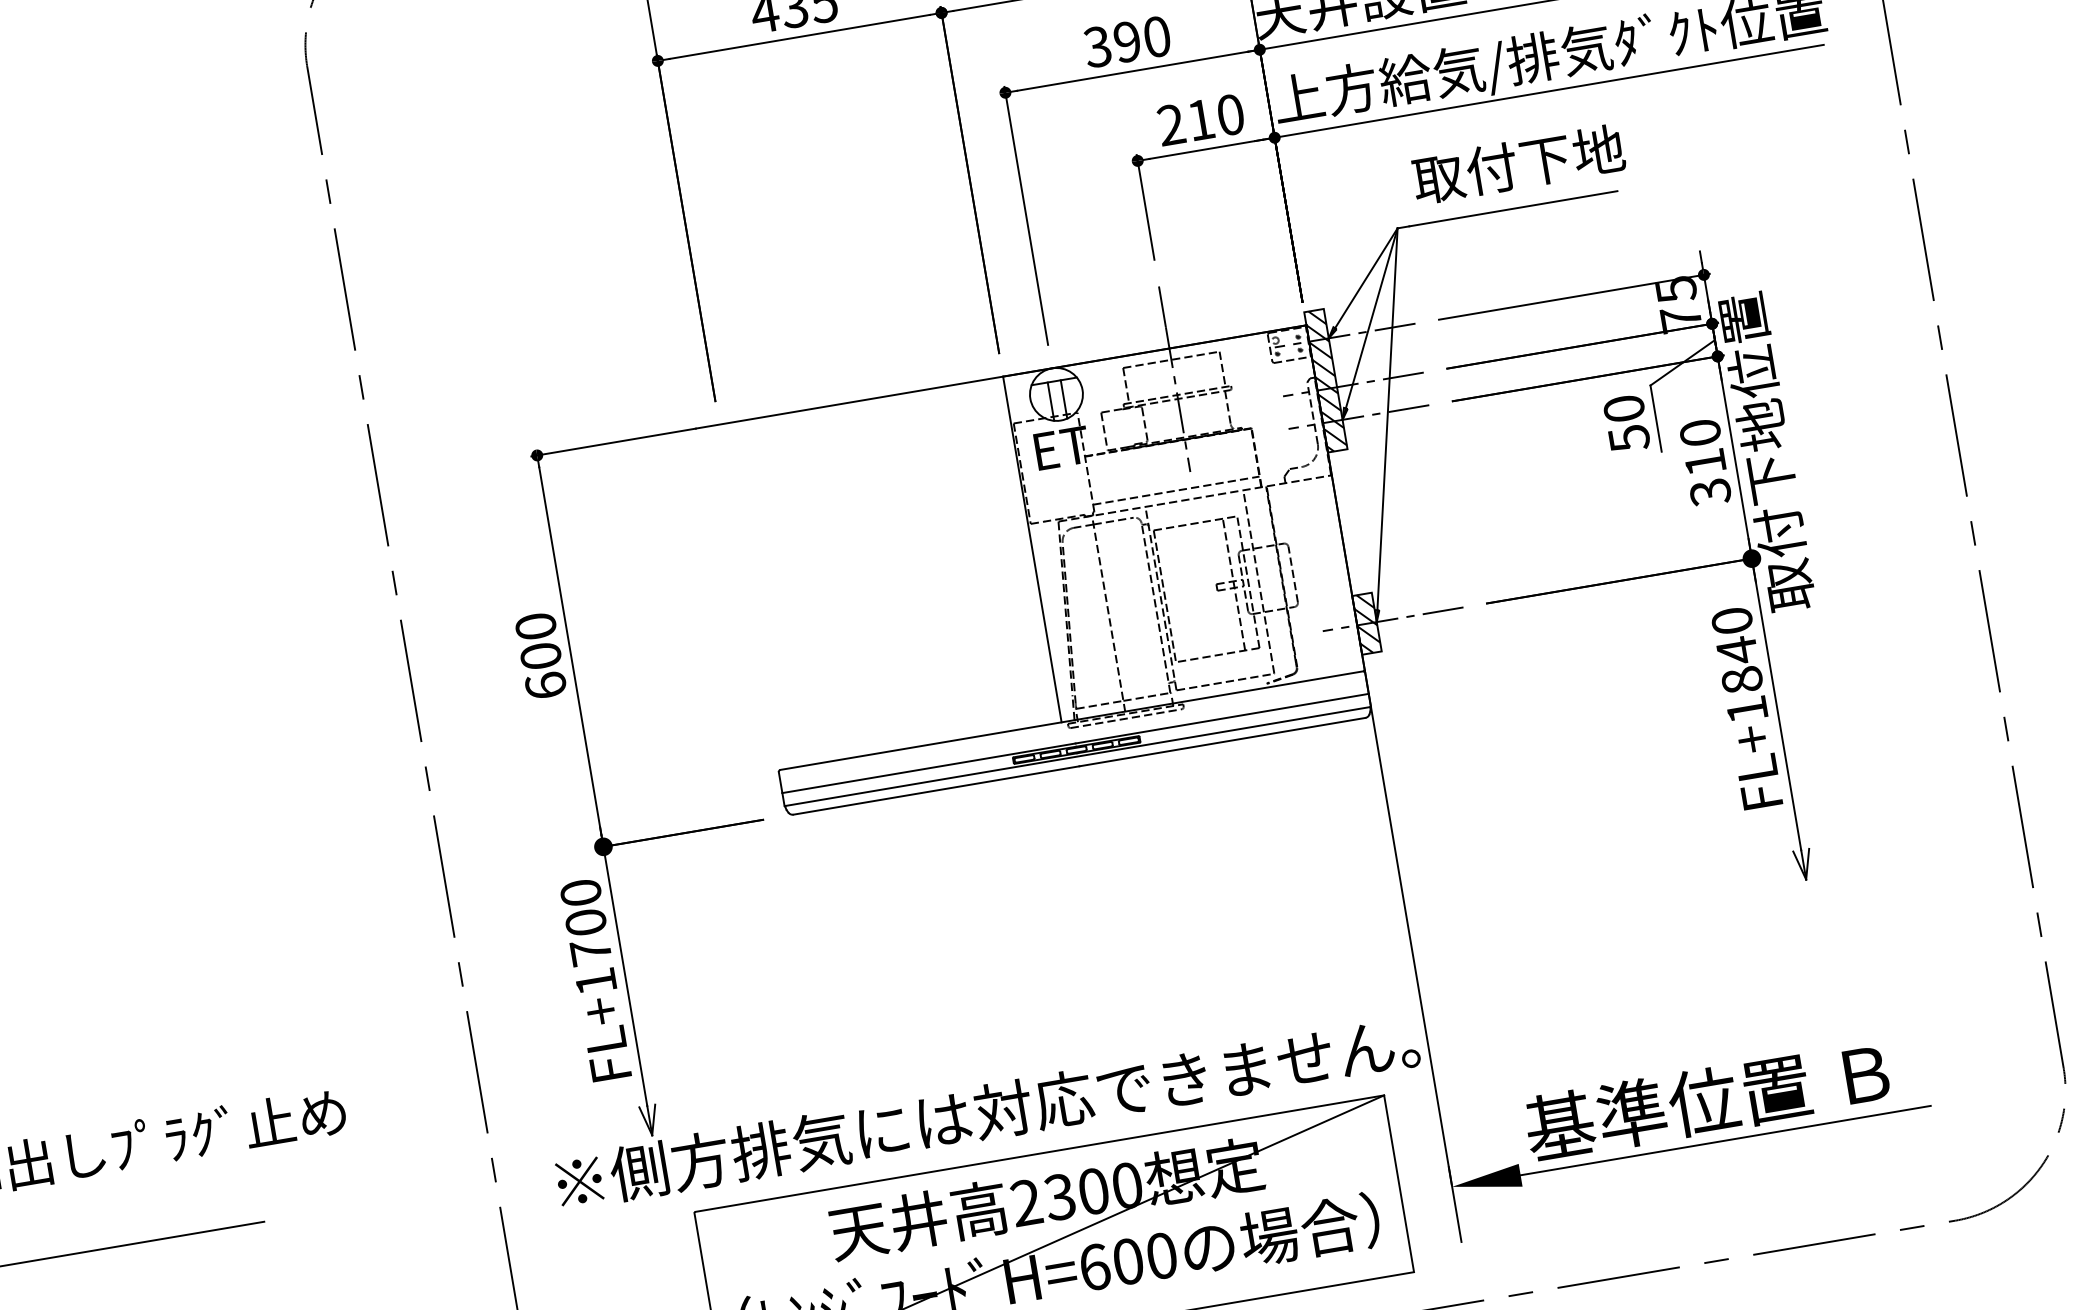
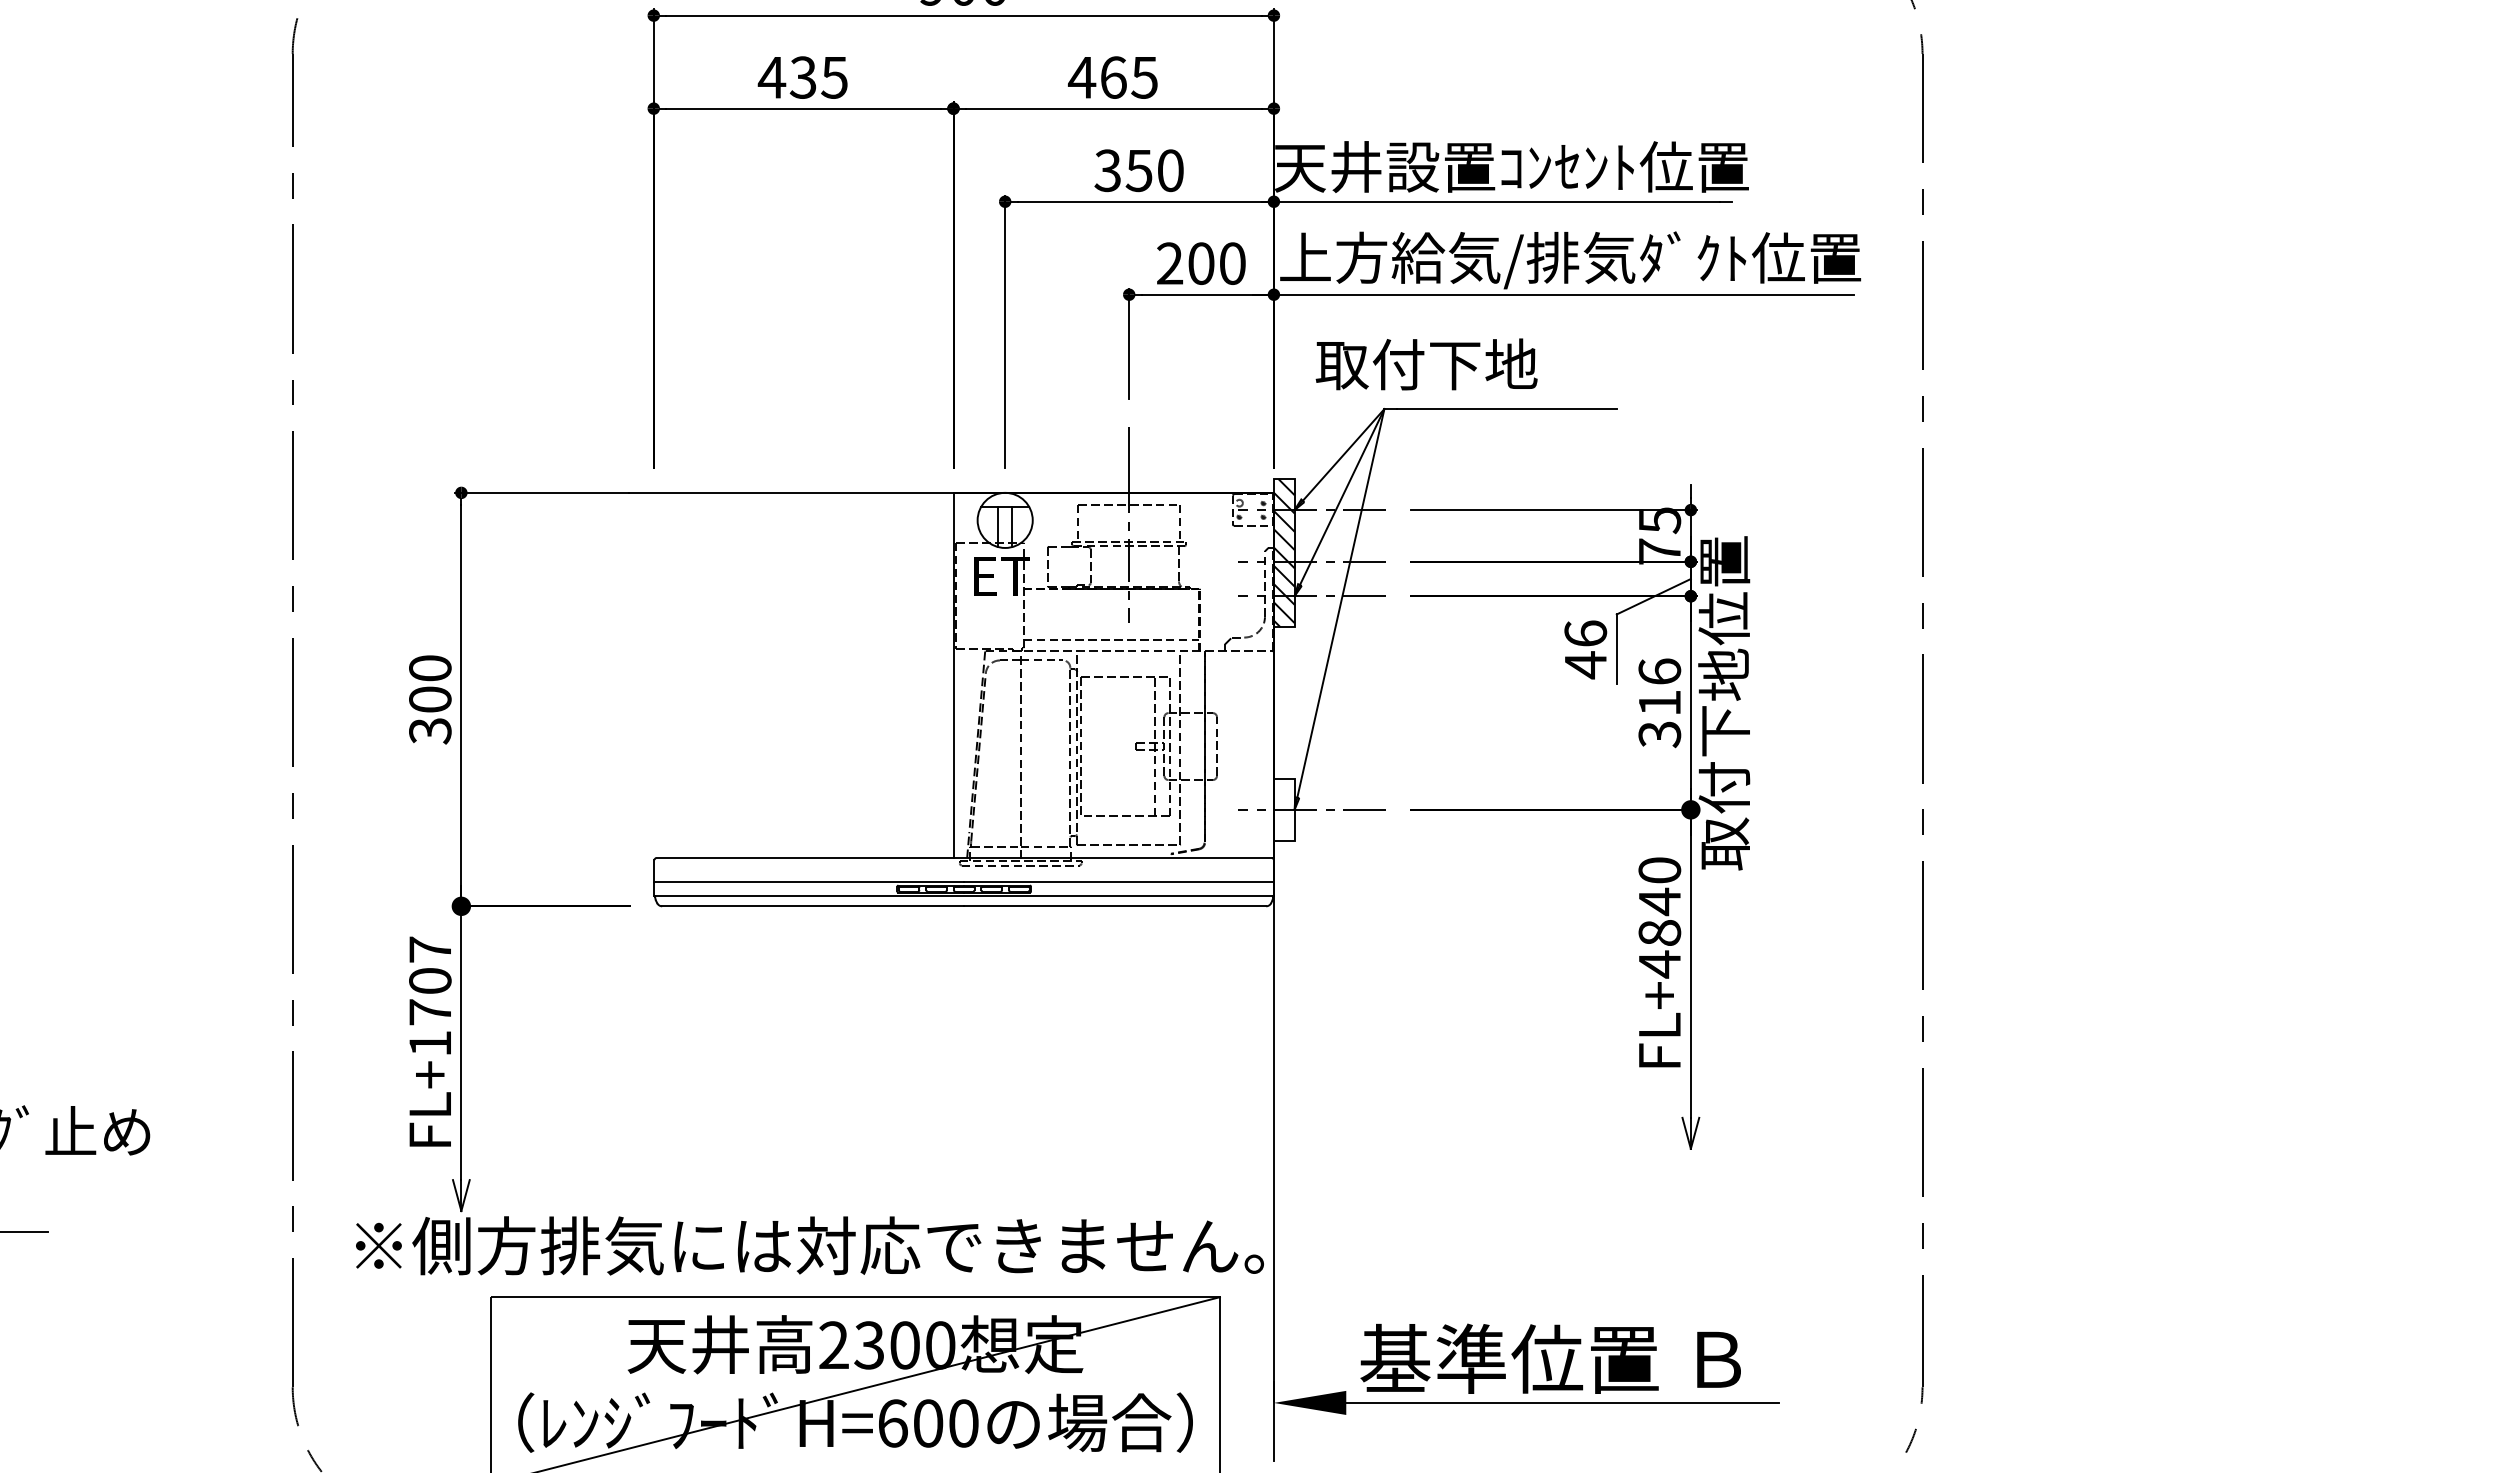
text: (1126, 41) -> (1138, 170), 390 -> 350
text: (1201, 119) -> (1201, 263), 210 -> 200
text: (1518, 164) -> (1426, 364), moved
text: (1626, 423) -> (1585, 649), 50 -> 46
text: (1700, 432) -> (1659, 671), 310 -> 316
hatch: (1366, 623) -> (1283, 809), removed
text: (546, 685) -> (430, 730), 600 -> 300
text: (1746, 710) -> (1659, 964), FL+1840 -> FL+4840
text: (581, 892) -> (430, 949), FL+1700 -> FL+1707

